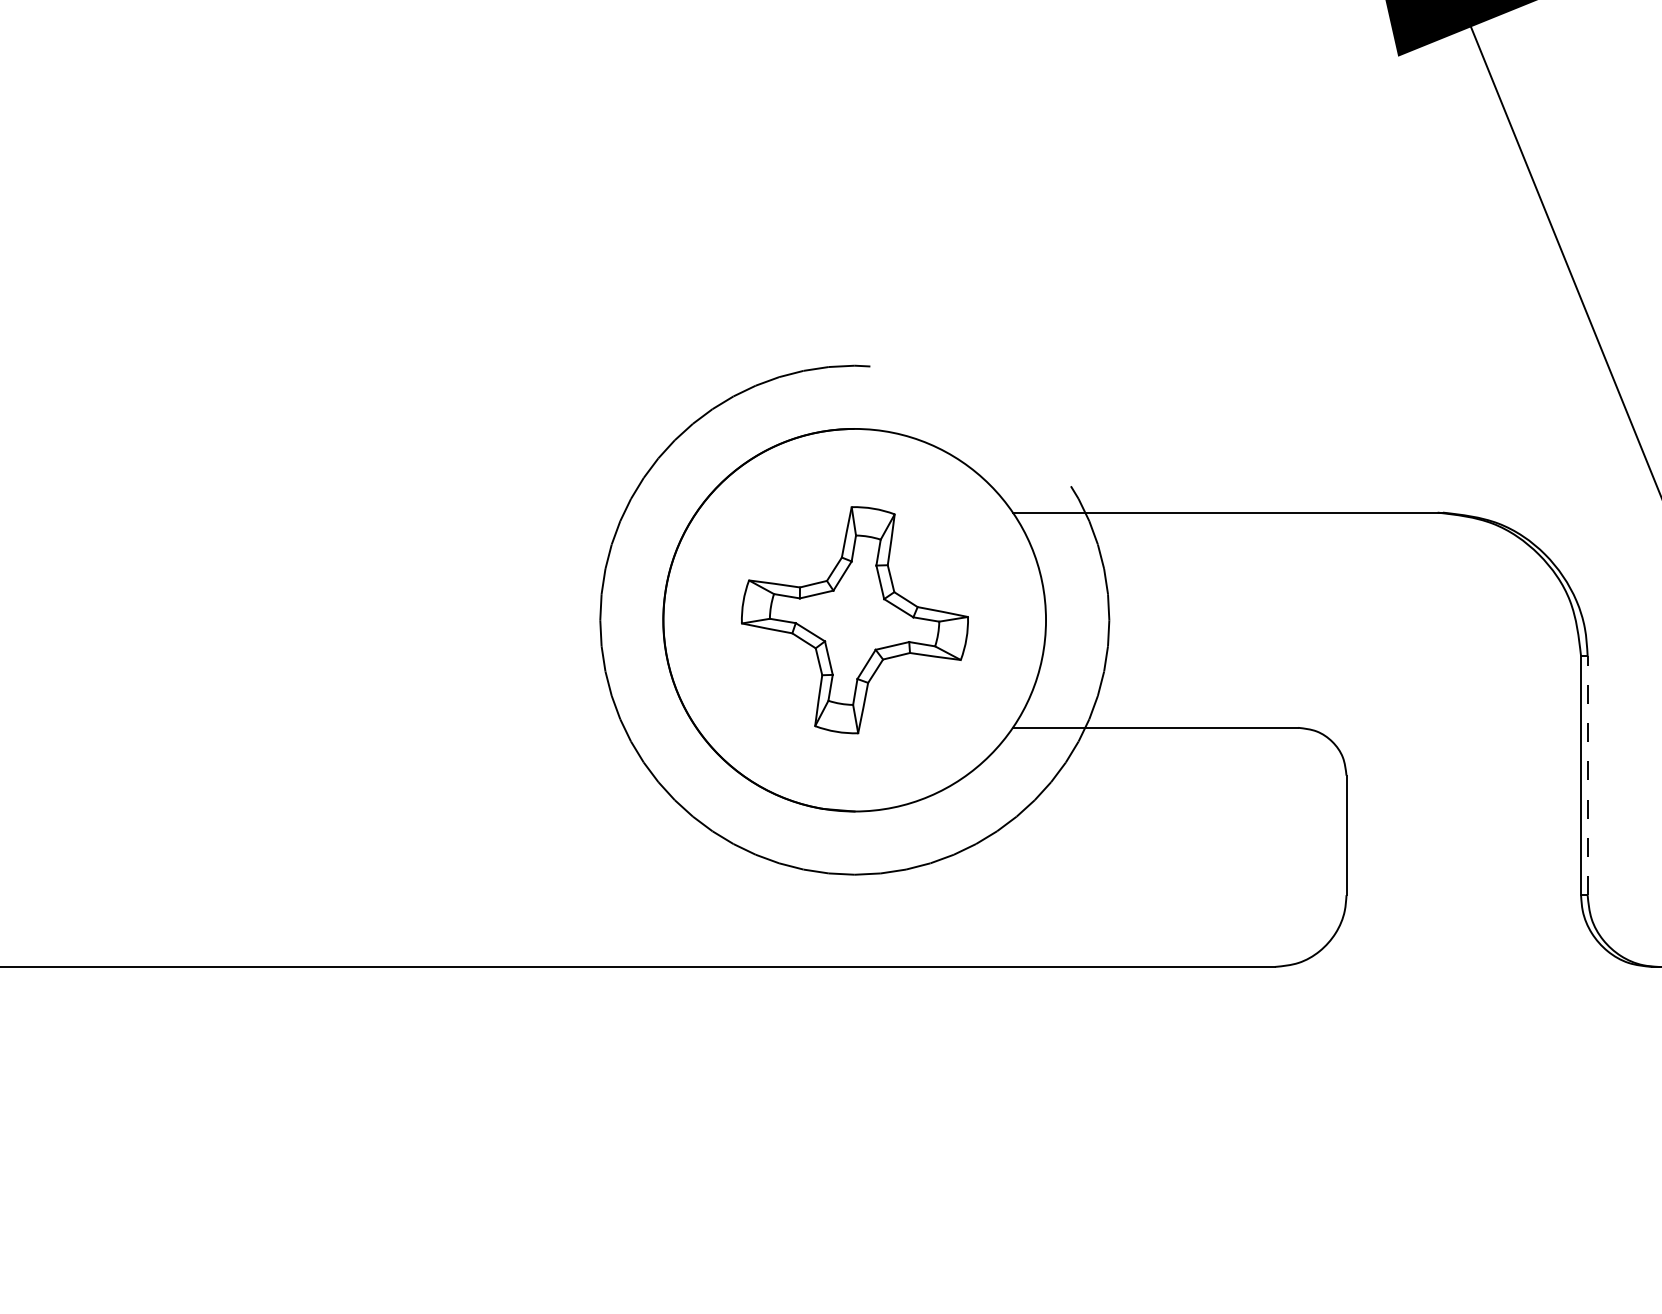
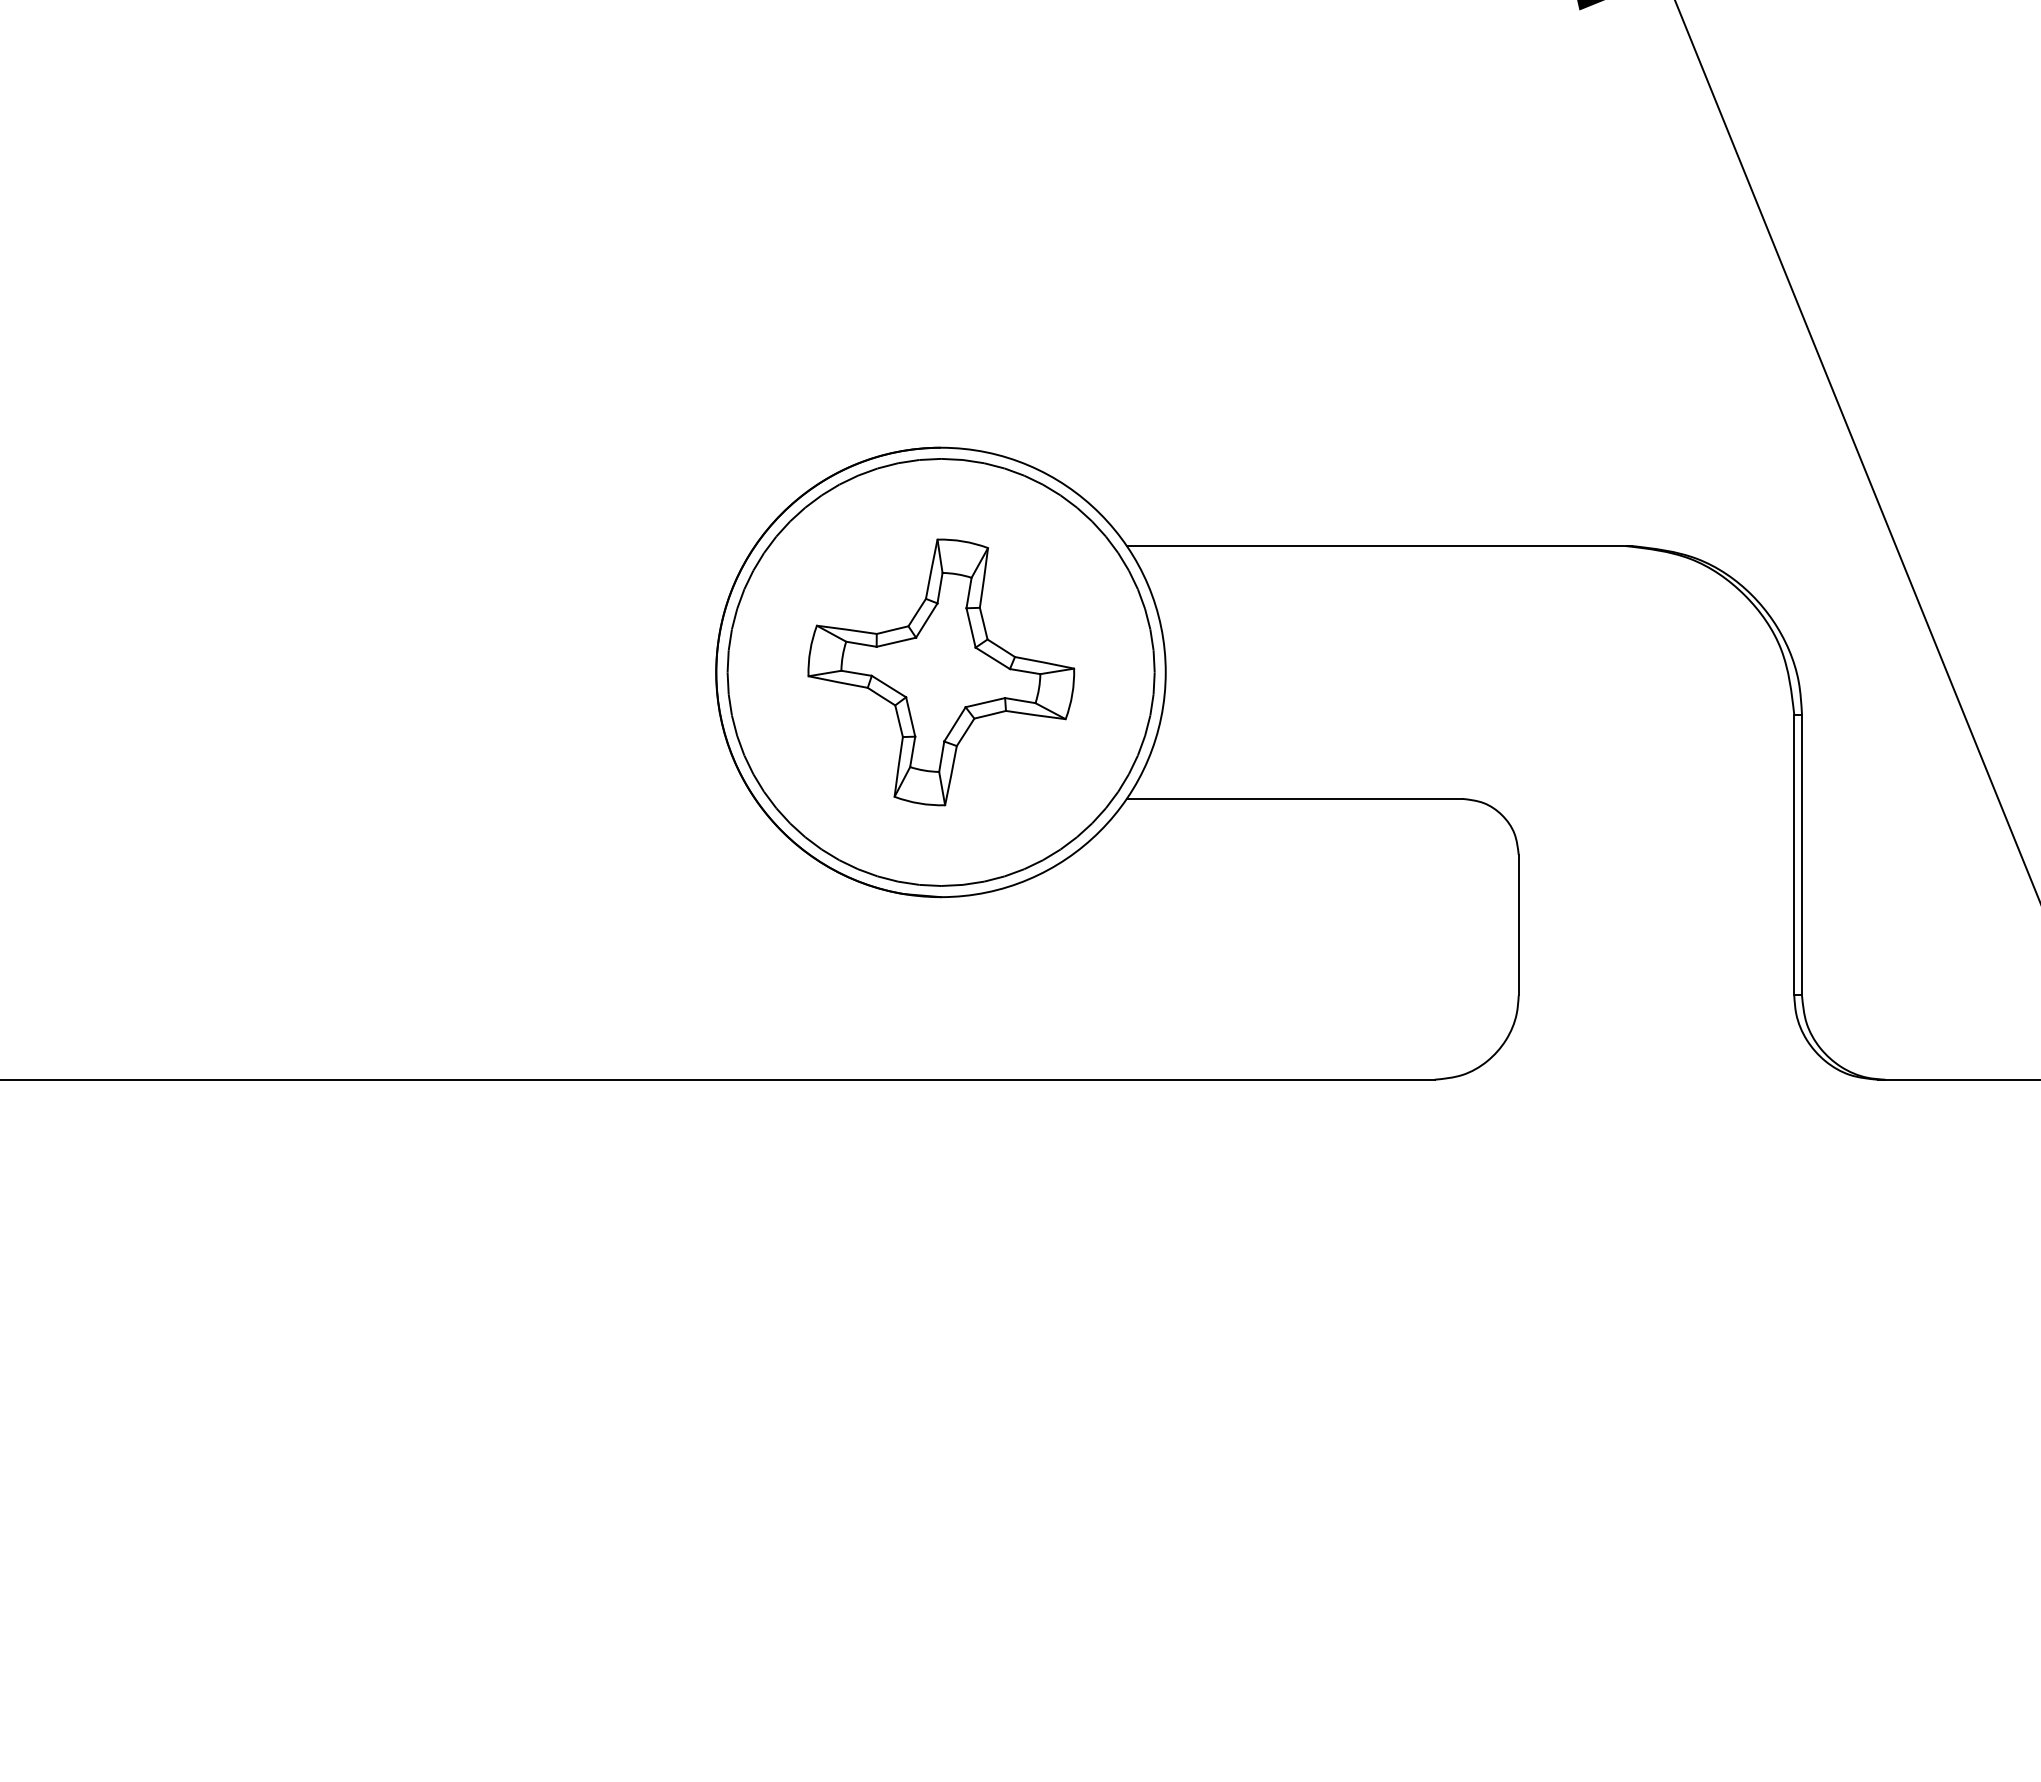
circle: (854, 620) -> (940, 672), size x0.71
line: (1588, 775) -> (1802, 854), dashed -> solid

